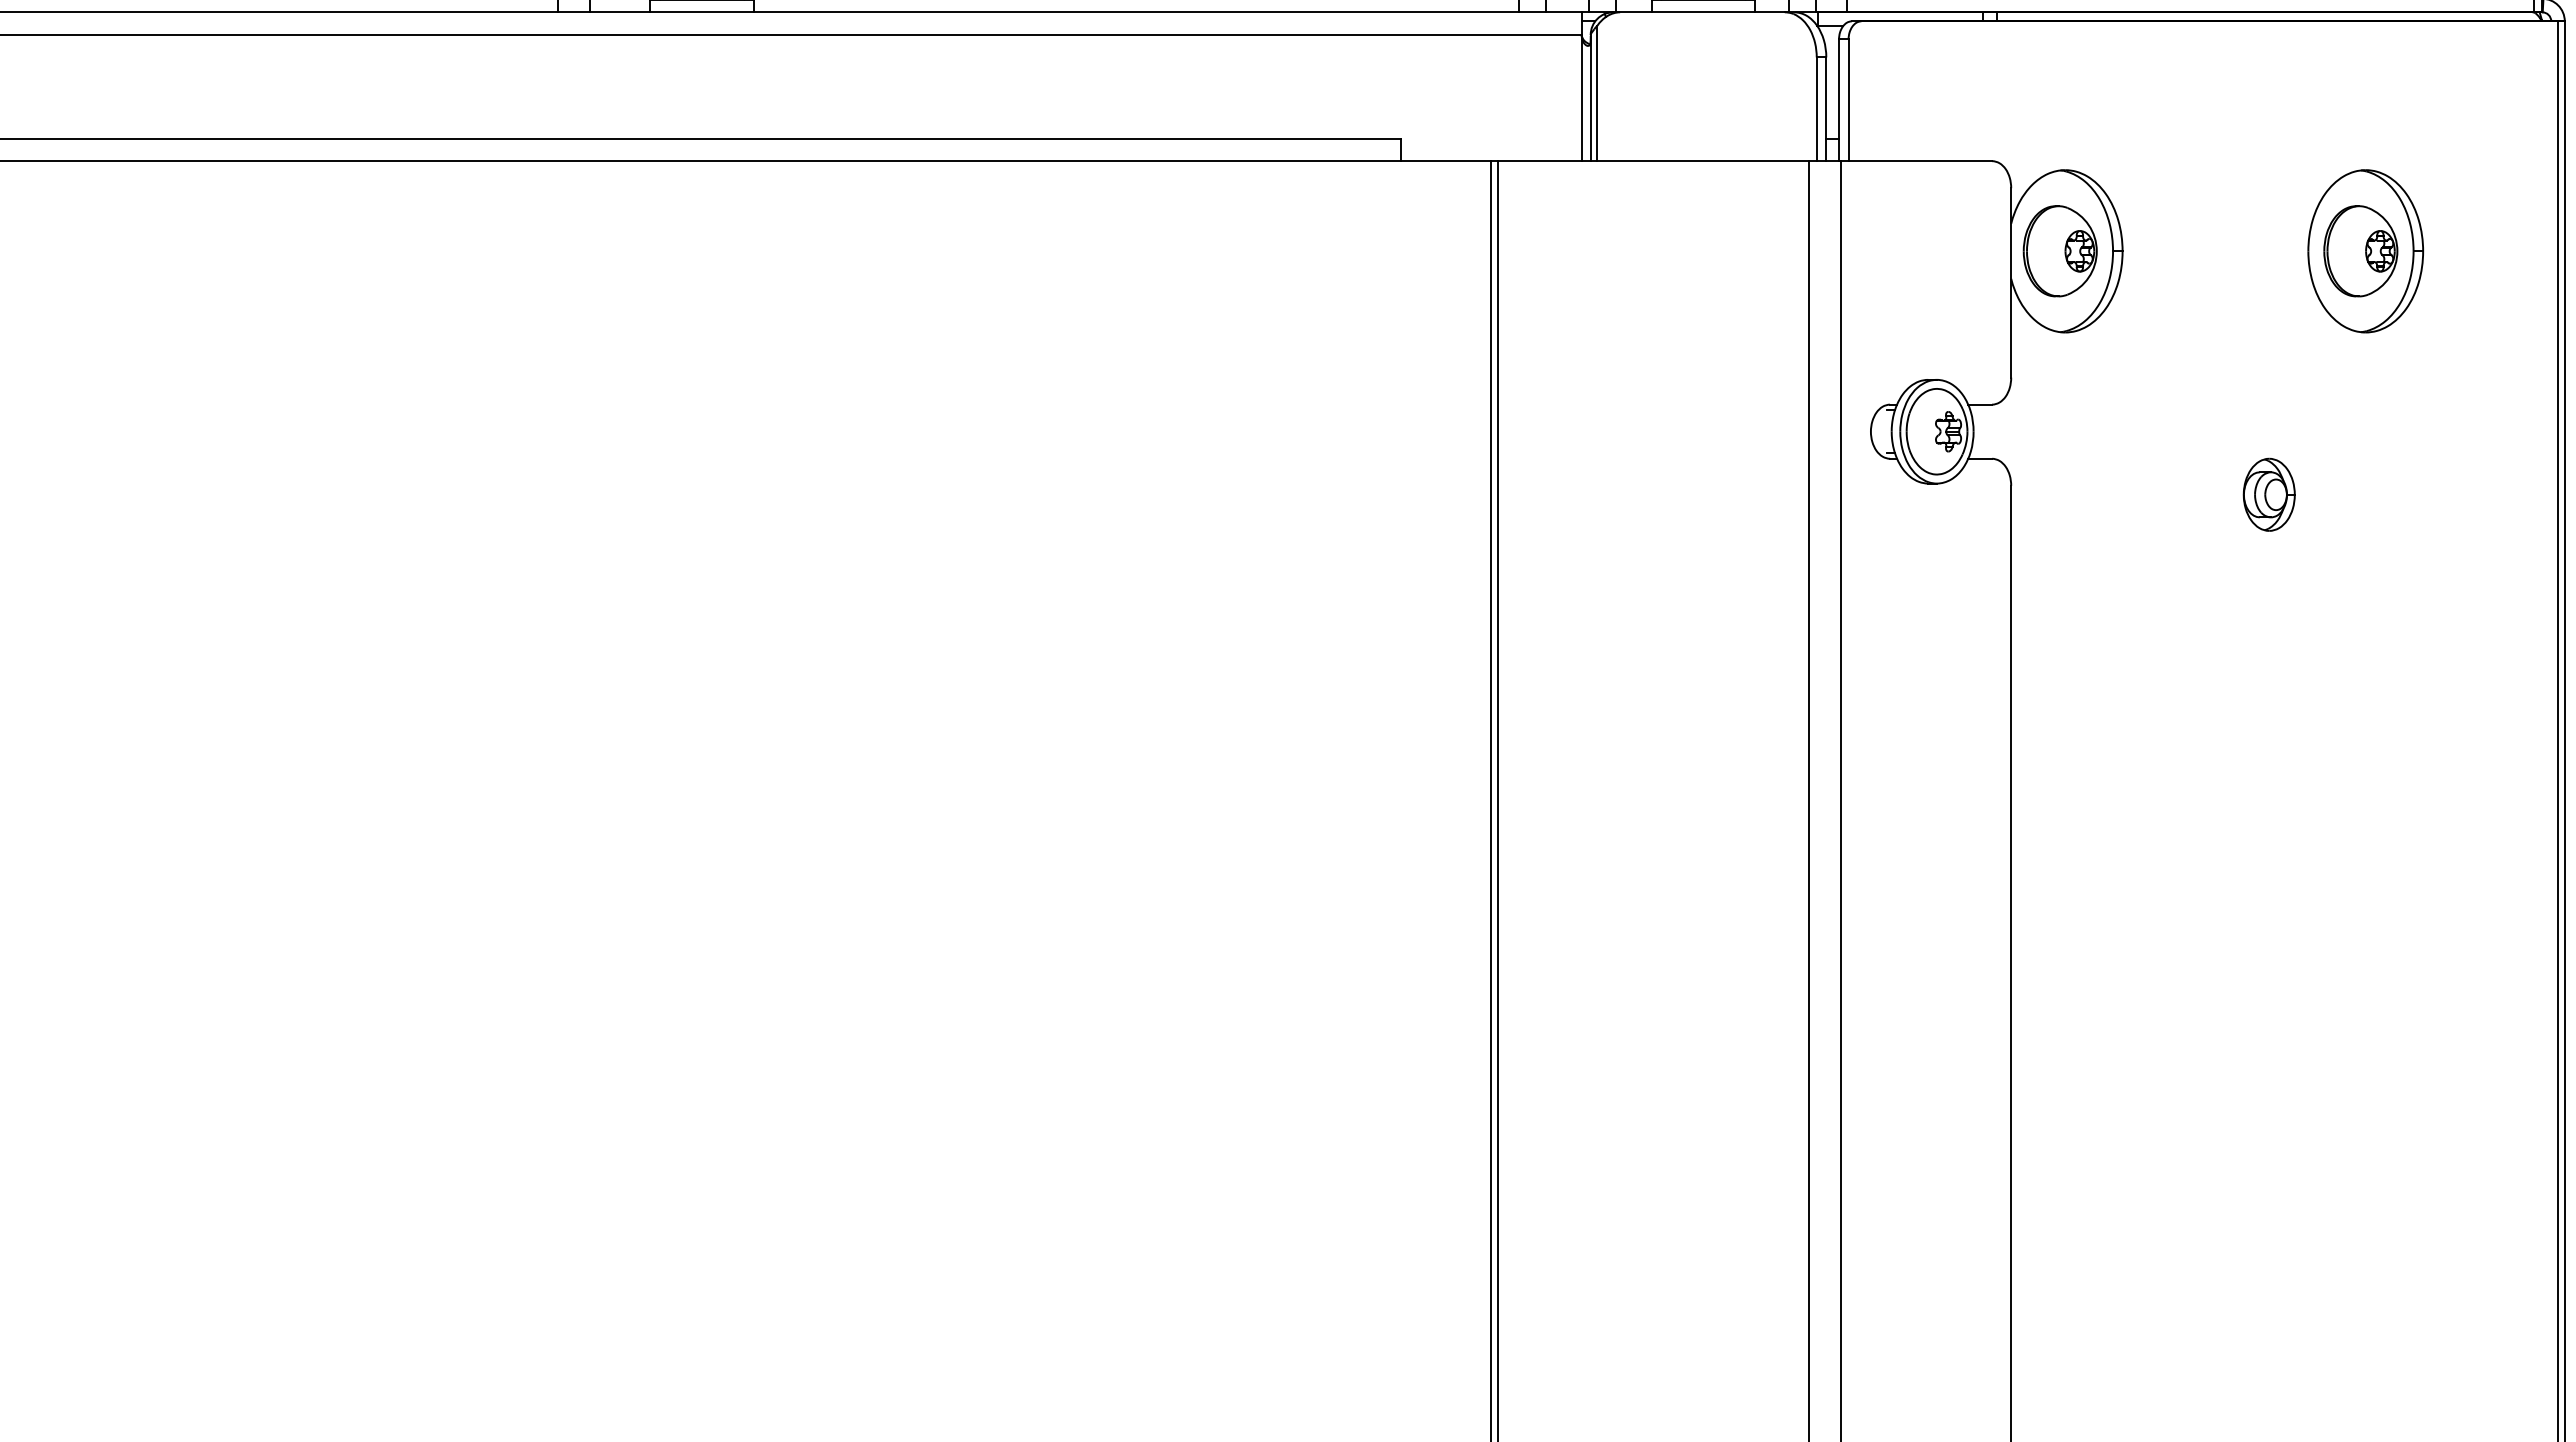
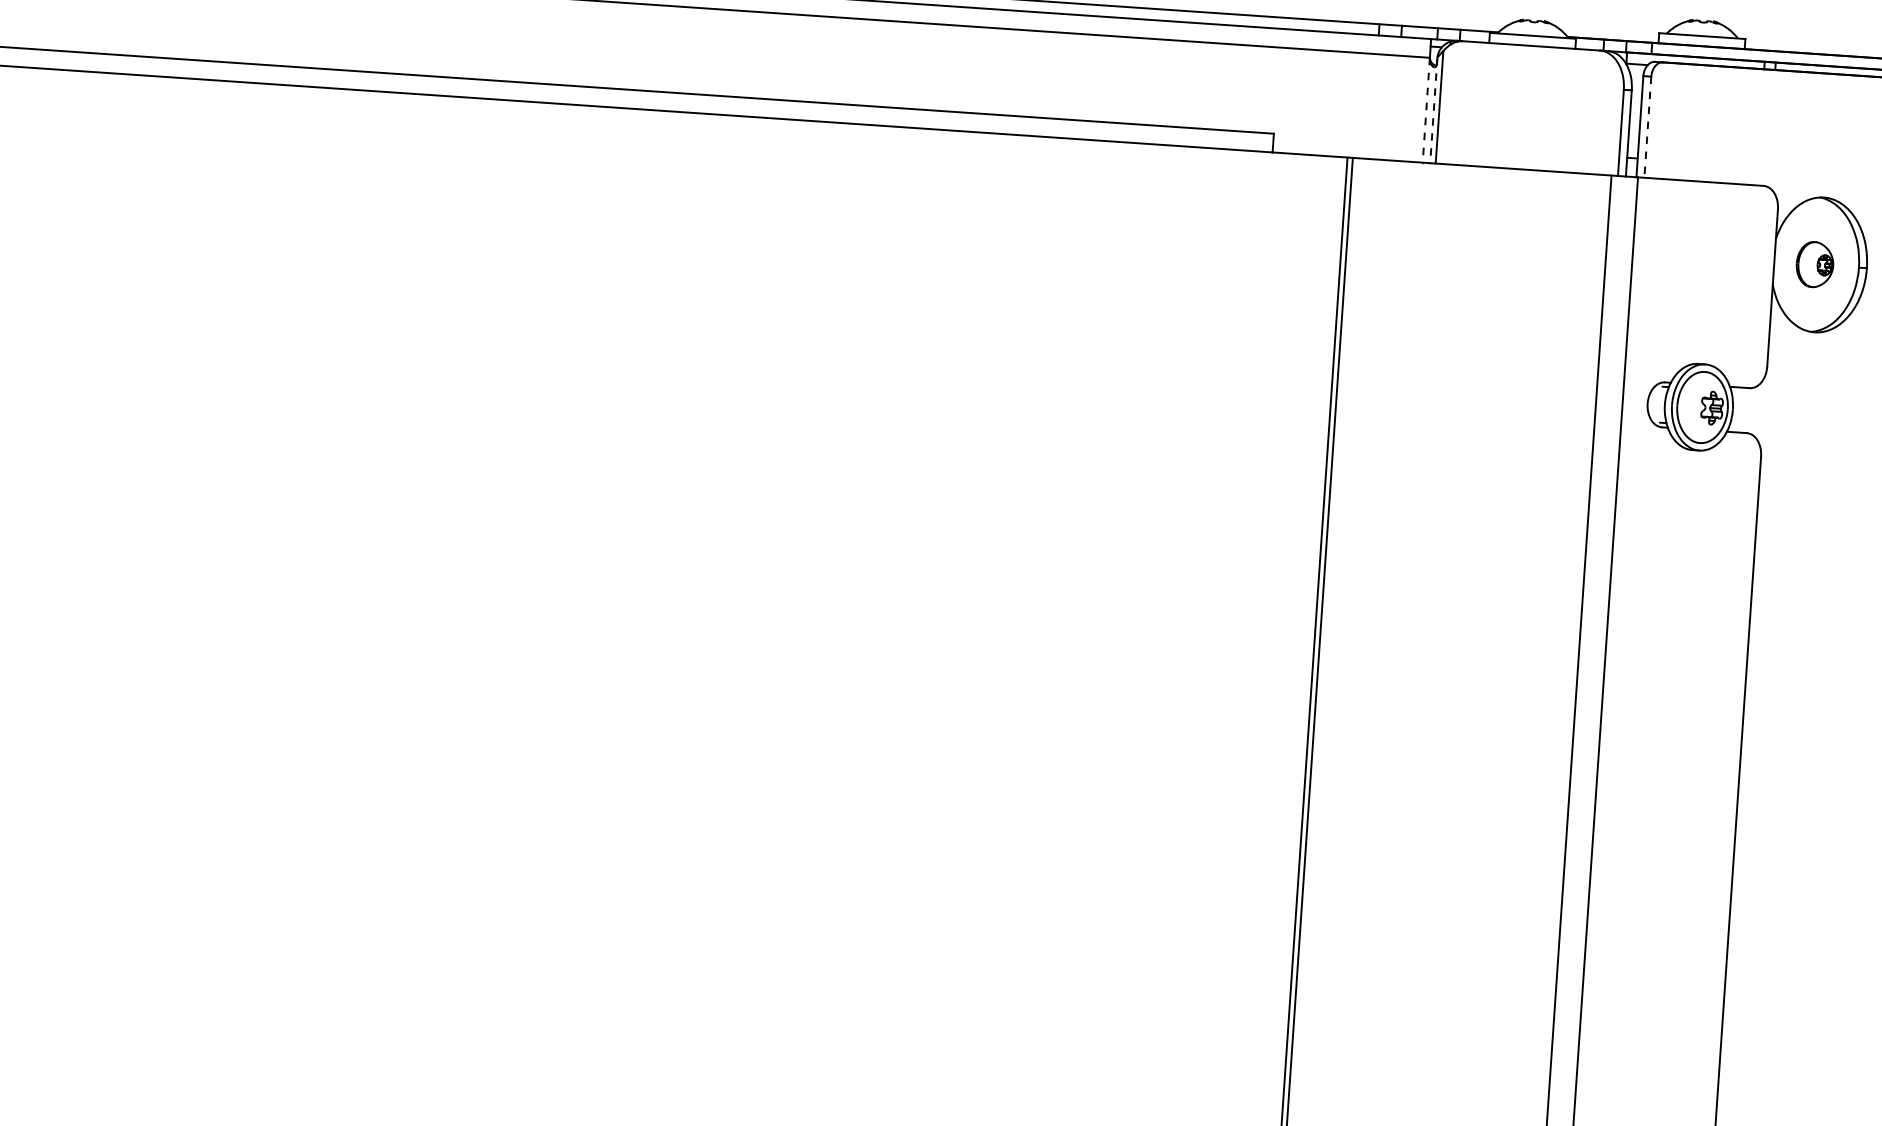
line: (1581, 98) -> (1426, 110), solid -> dashed
line: (1590, 98) -> (1433, 111), solid -> dashed
line: (1848, 100) -> (1647, 127), solid -> dashed
part: (2059, 251) -> (1814, 264), size x0.6

